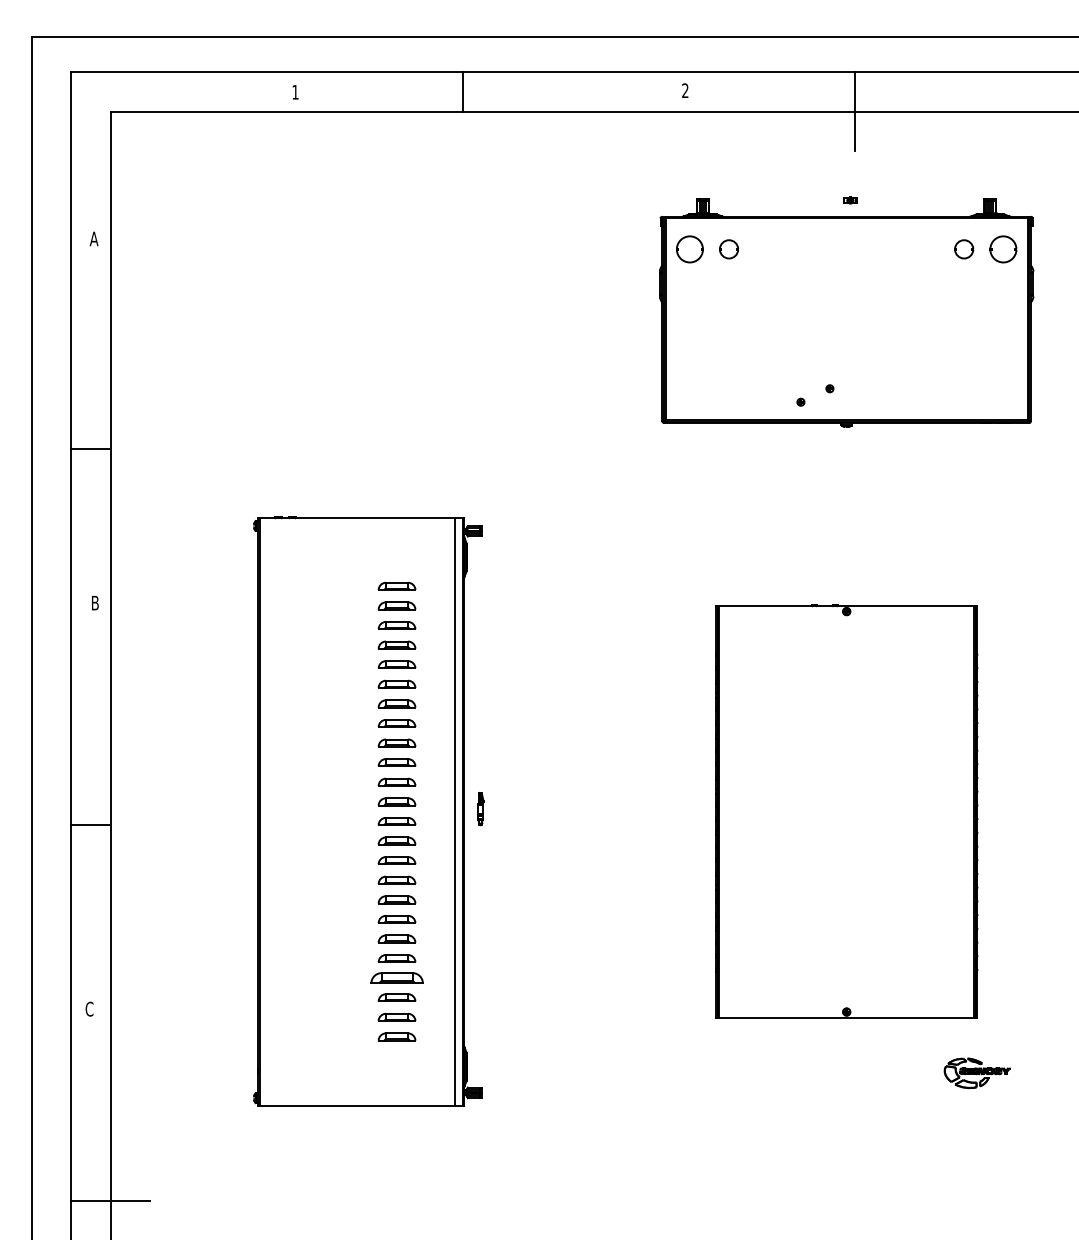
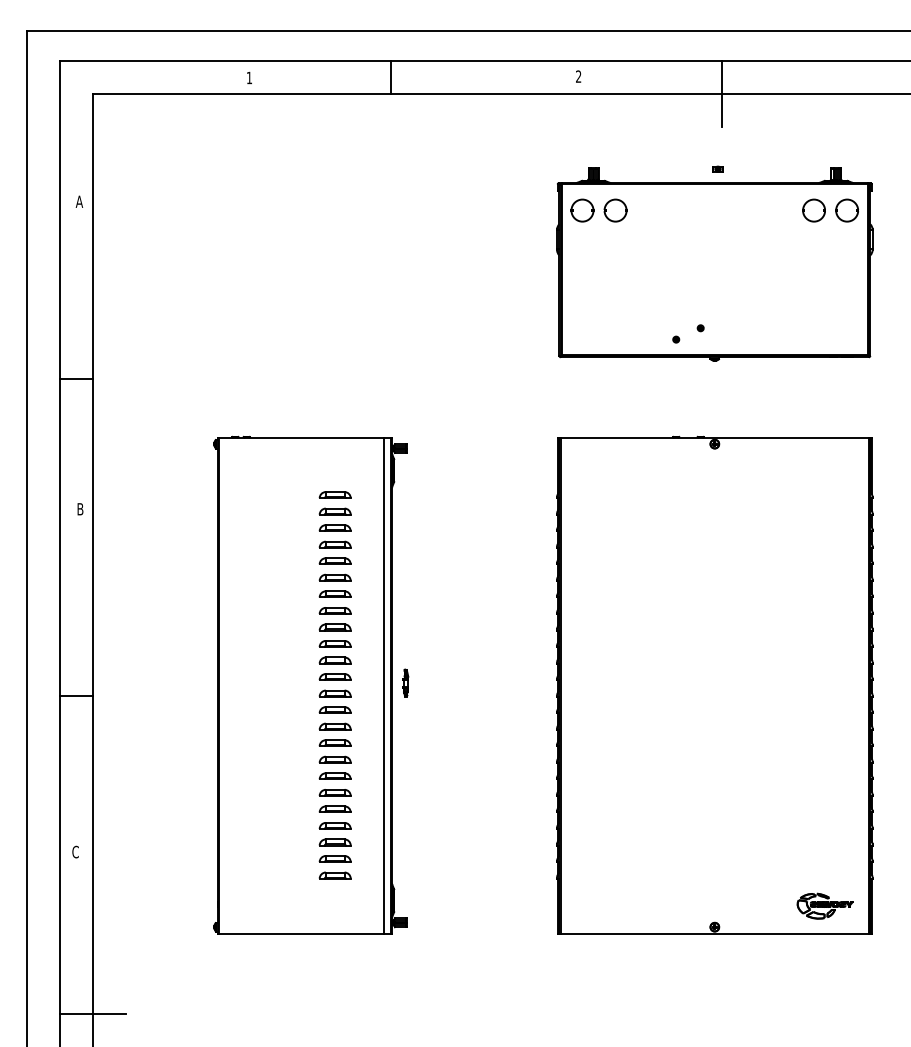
part: (729, 249) -> (615, 210), size x1.43
part: (963, 249) -> (813, 210), size x1.43
part: (846, 810) -> (714, 684), size x1.43
part: (396, 977) -> (334, 825), size x0.71

